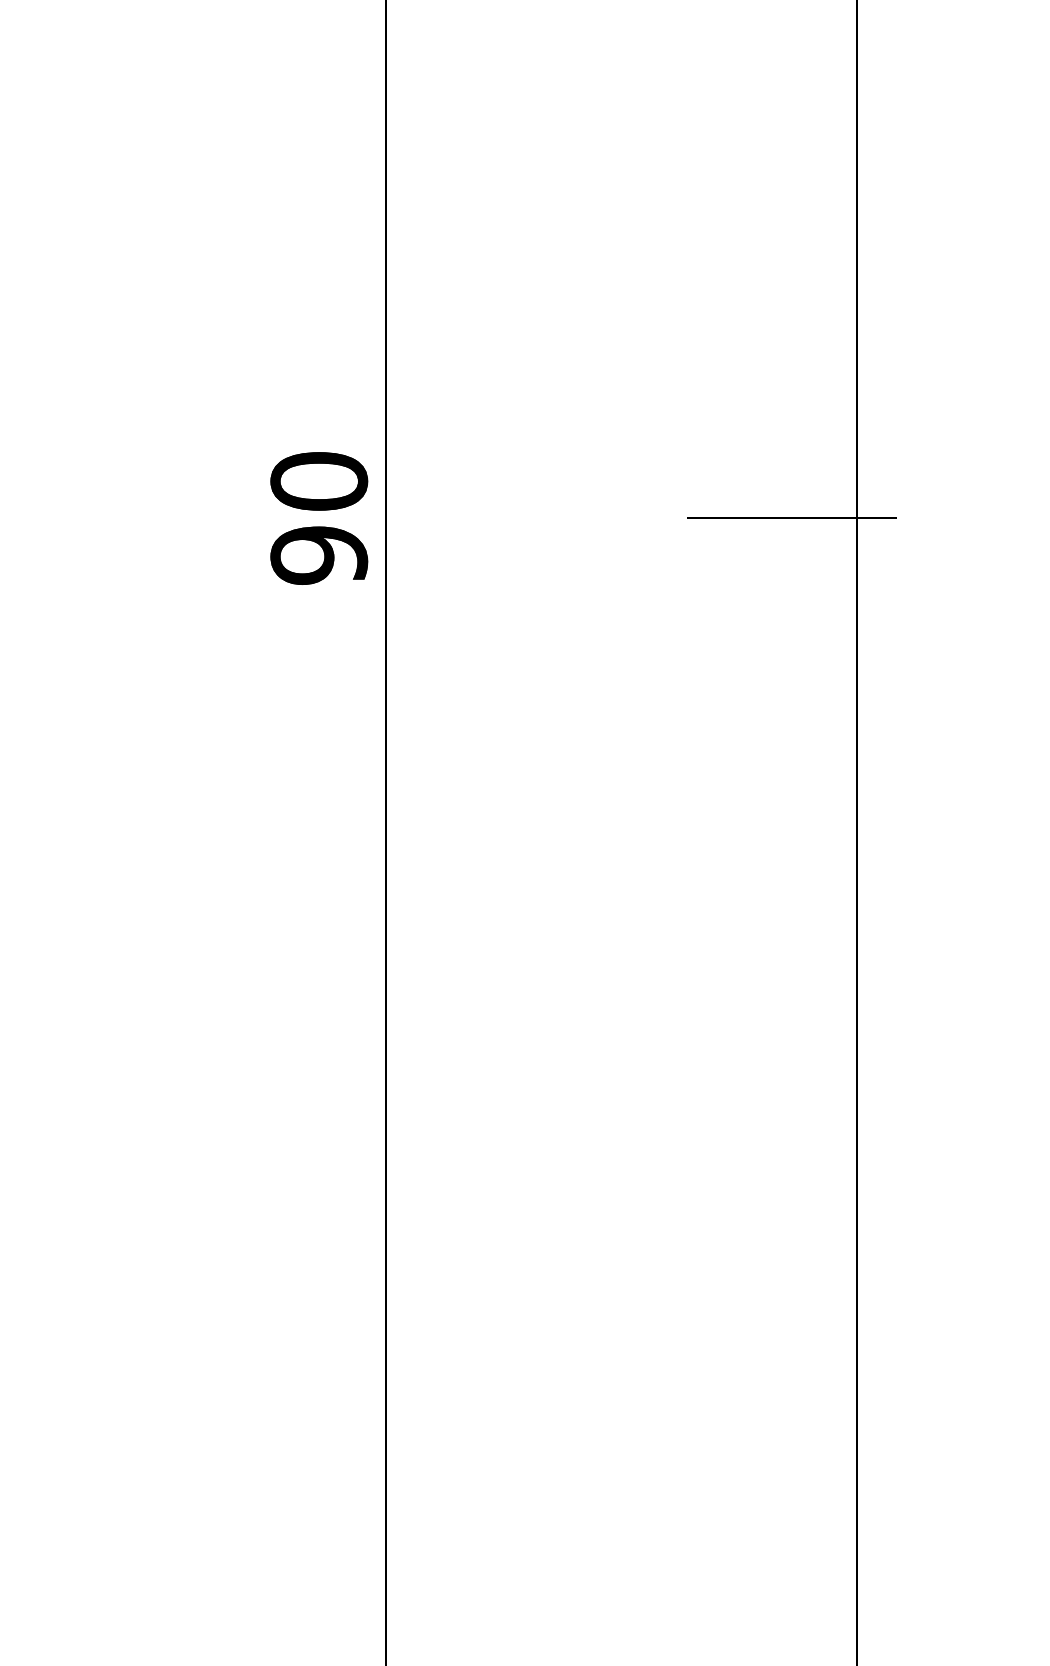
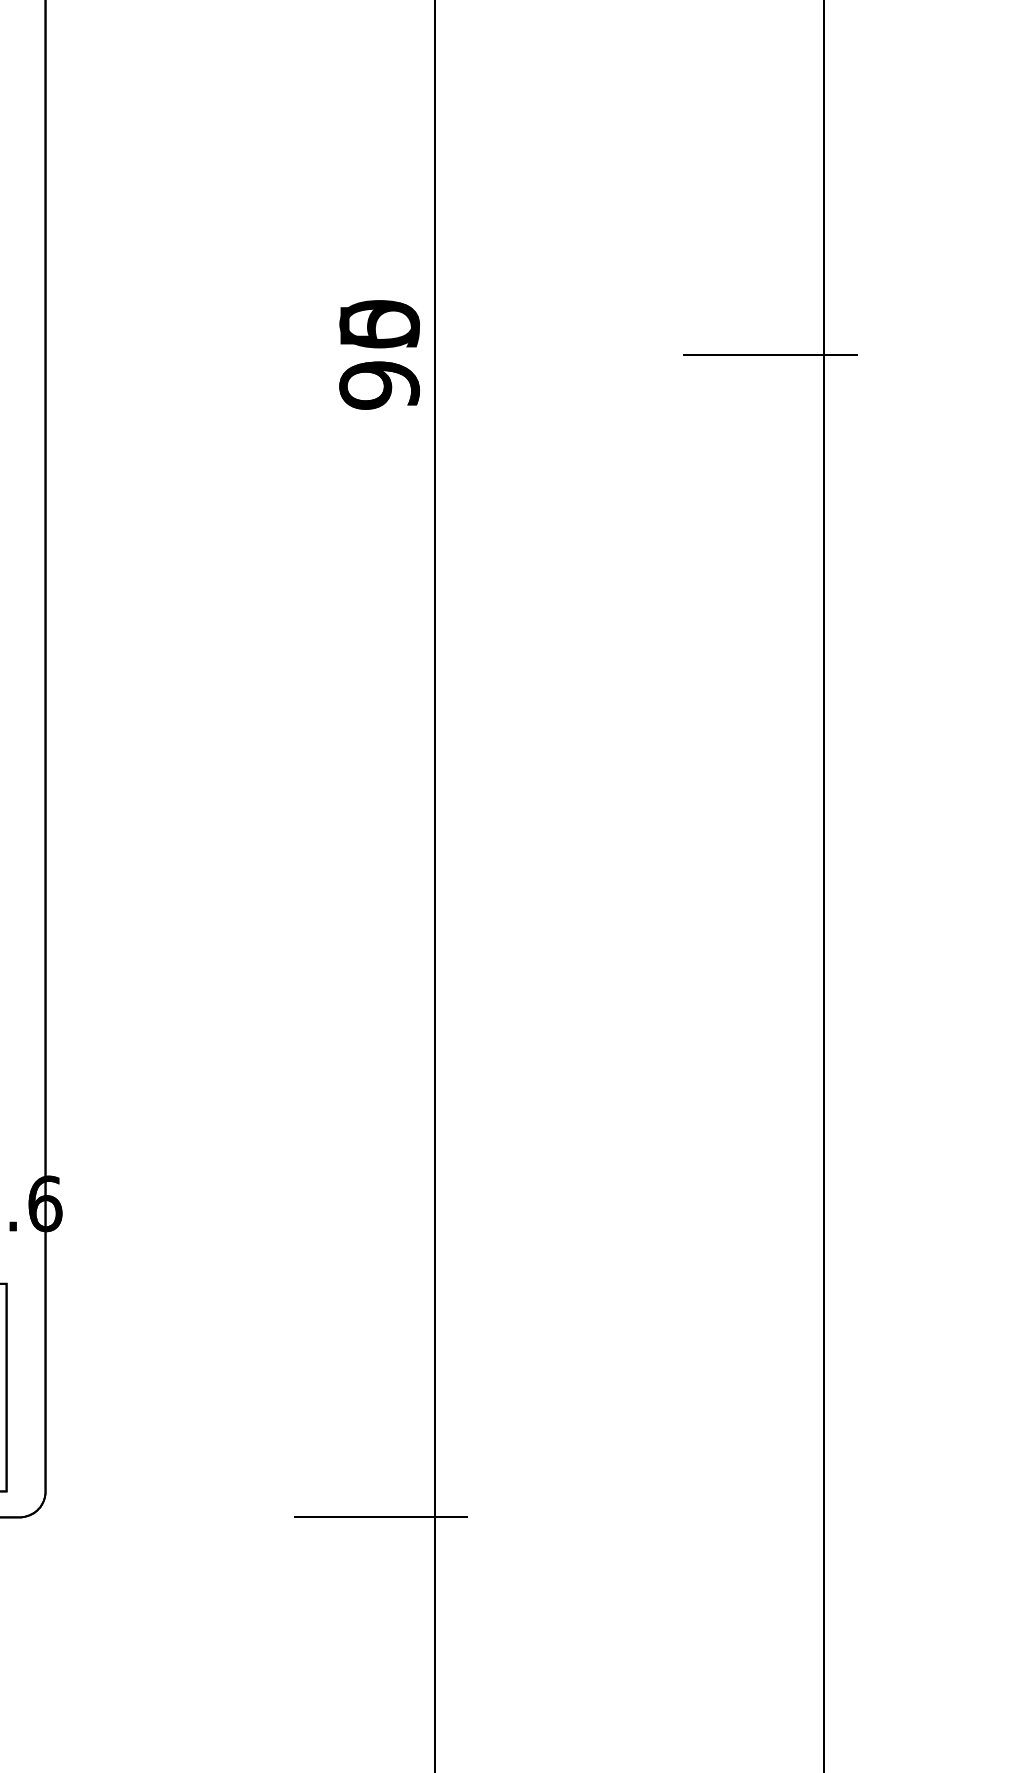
text: (319, 481) -> (379, 324), 90 -> 95

